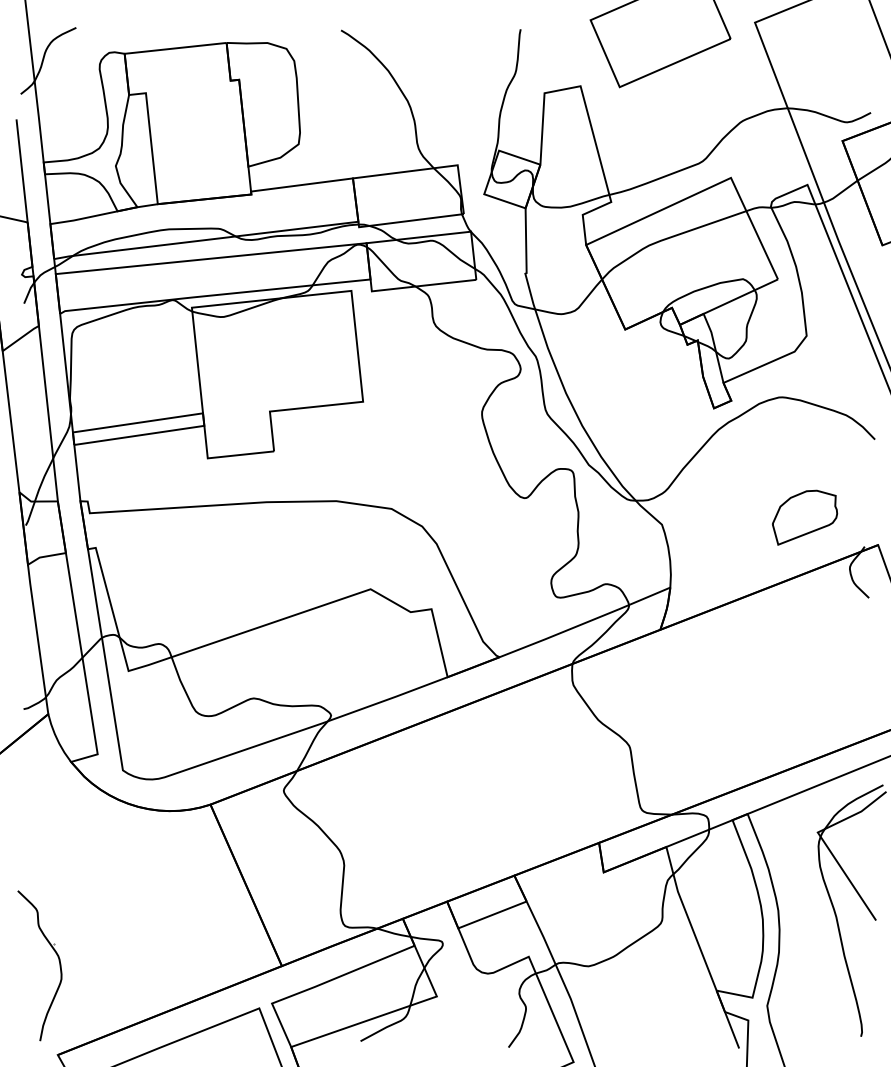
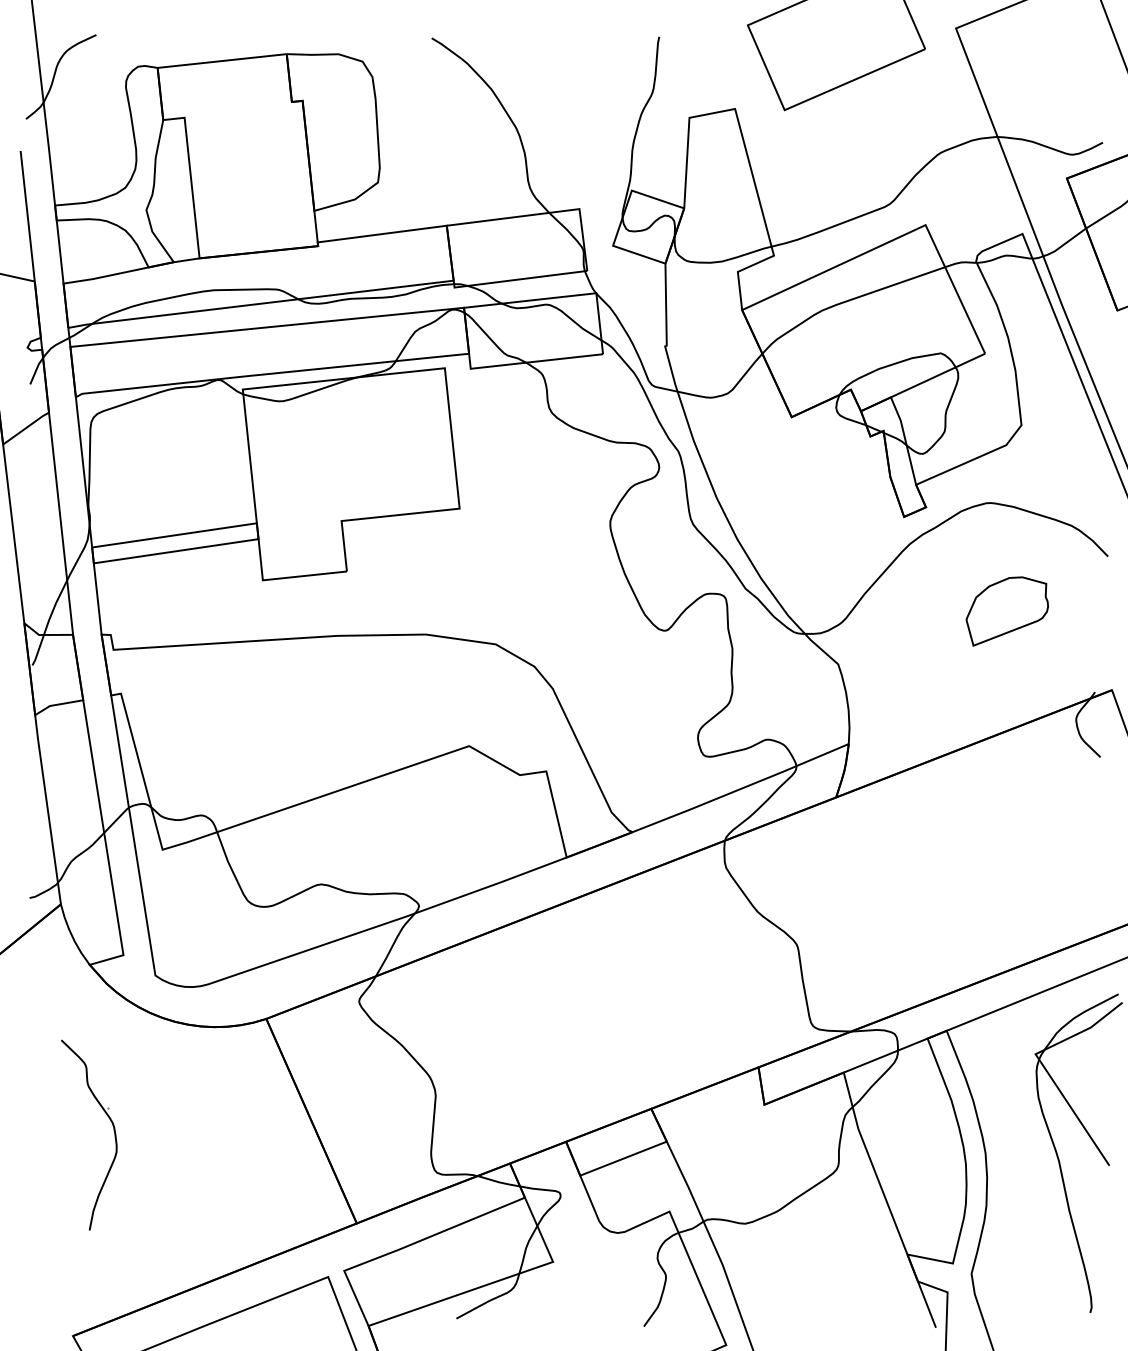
part: (804, 517) -> (1006, 611), moved
part: (59, 962) -> (113, 1130), moved

